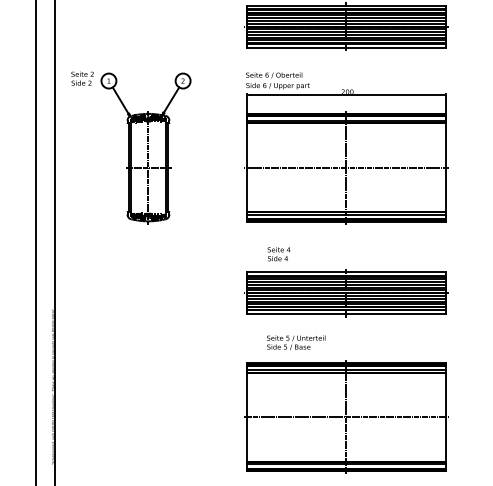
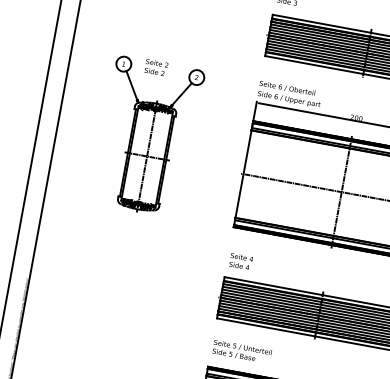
text: (82, 78) -> (156, 67), moved
text: (278, 254) -> (240, 261), moved
text: (296, 342) -> (242, 351), moved

